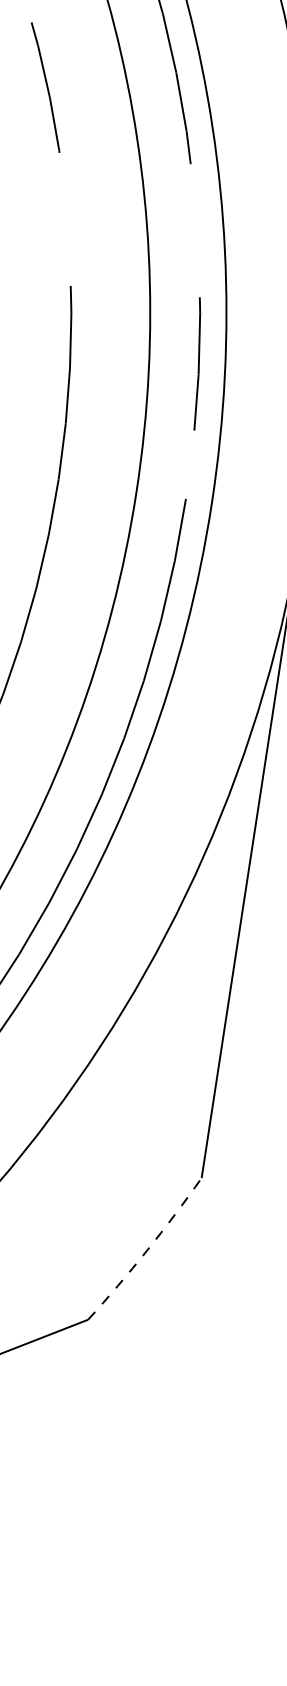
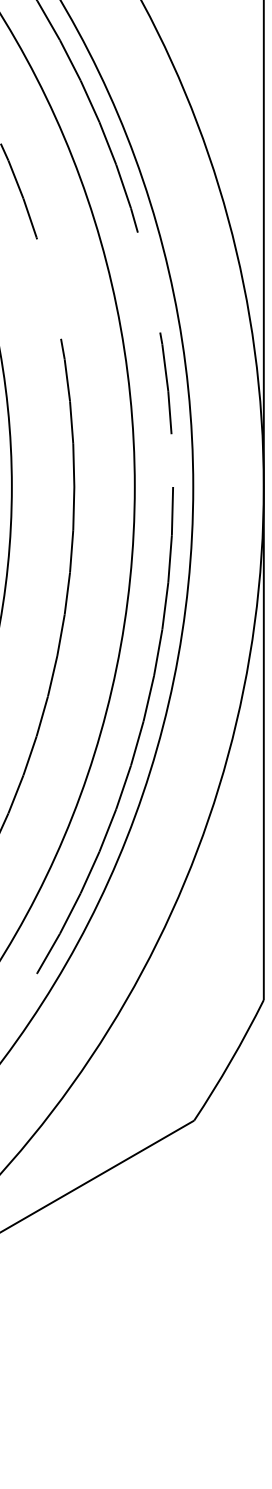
arc: (146, 1250) -> (230, 1061), dashed -> solid

